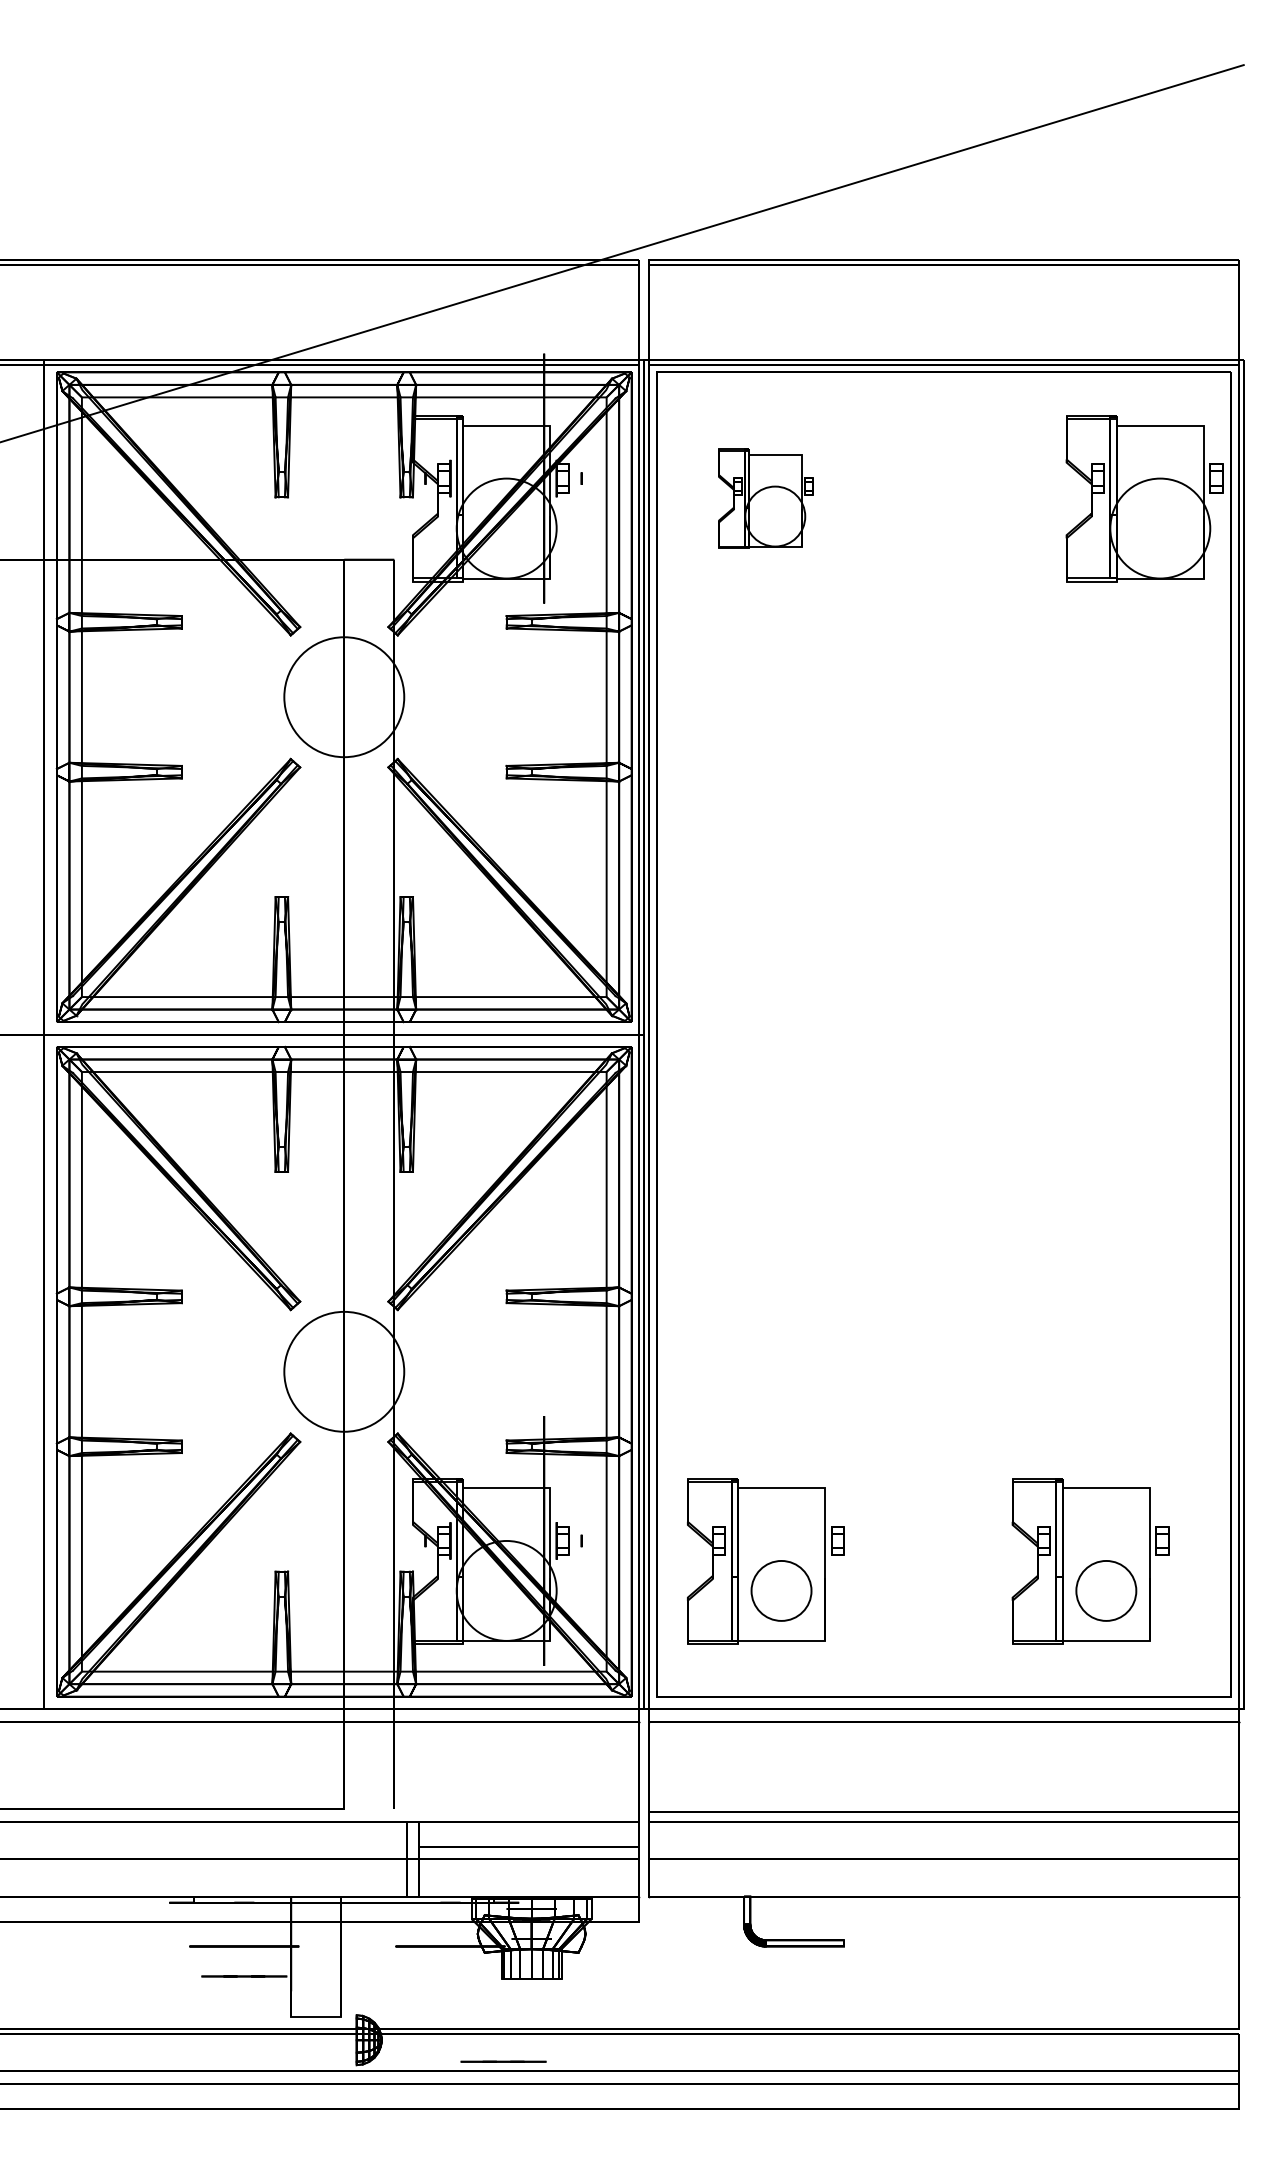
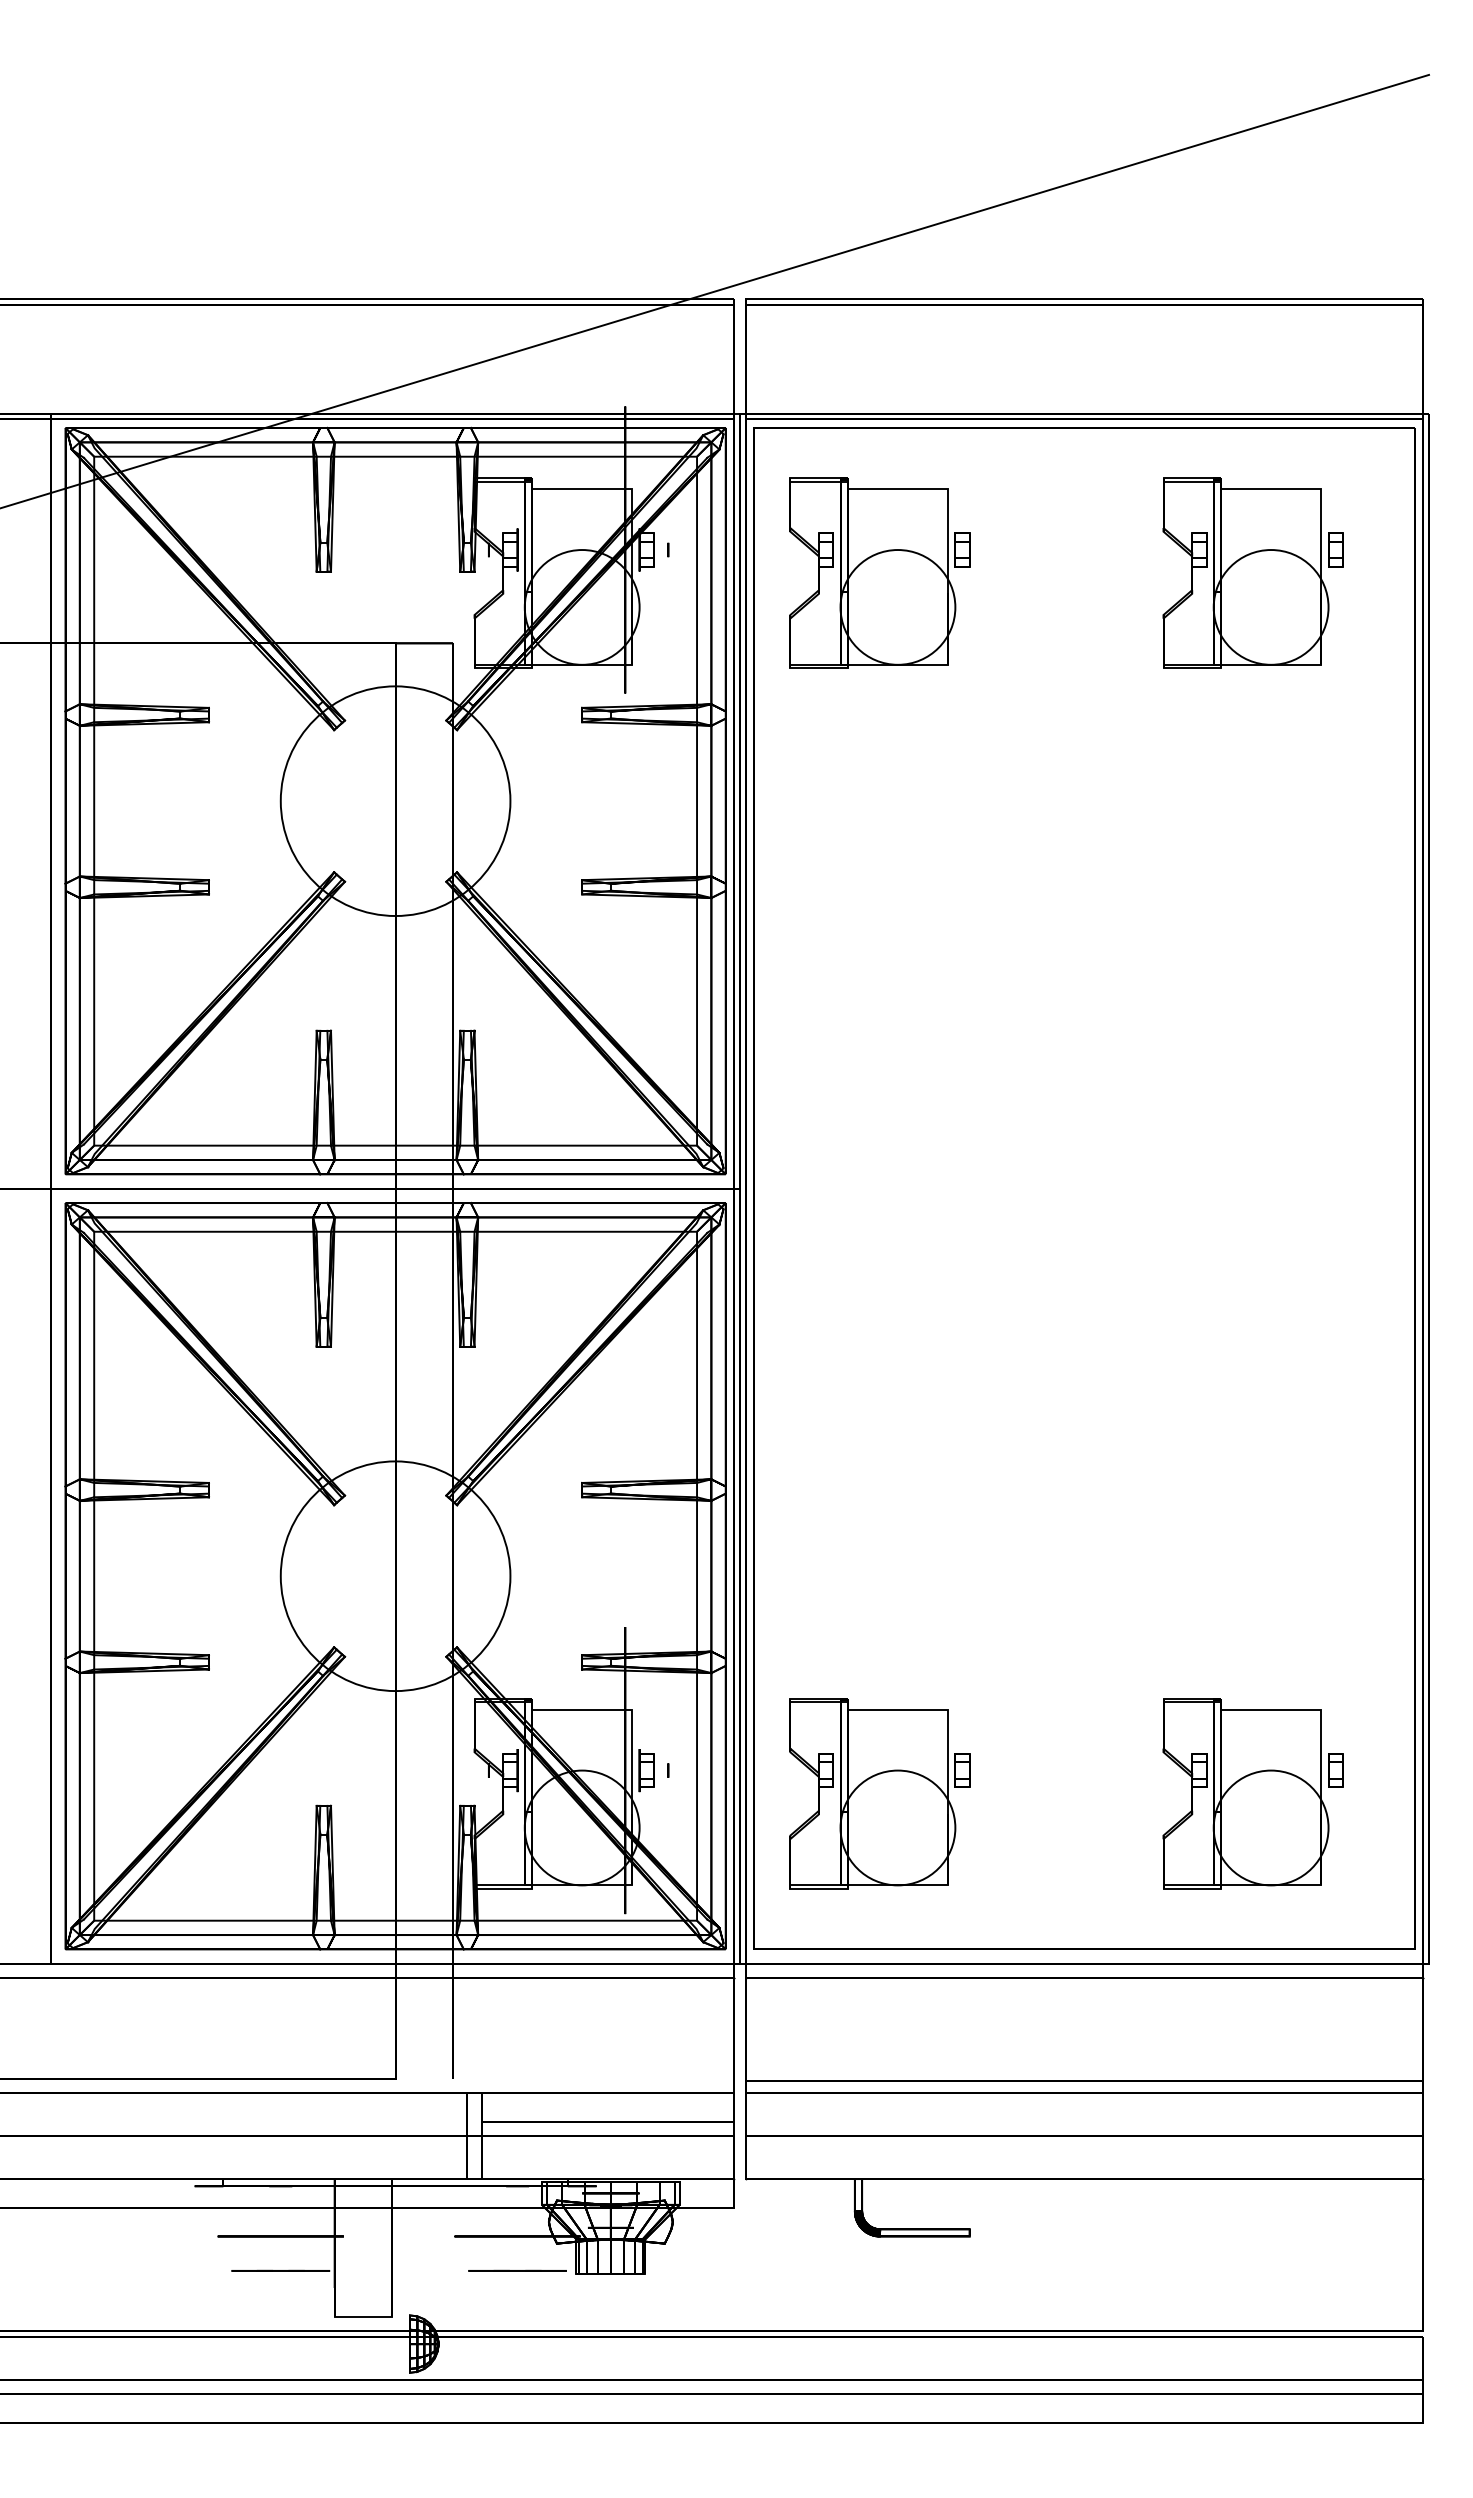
part: (765, 498) -> (879, 572), size x1.67
part: (1144, 498) -> (1252, 572), moved
circle: (344, 697) -> (395, 801), size x1.67
circle: (344, 1372) -> (395, 1576), size x1.67
circle: (781, 1590) -> (897, 1827), size x1.67
circle: (1105, 1590) -> (1270, 1827), size x1.67
line: (503, 2061) -> (517, 2270), moved

